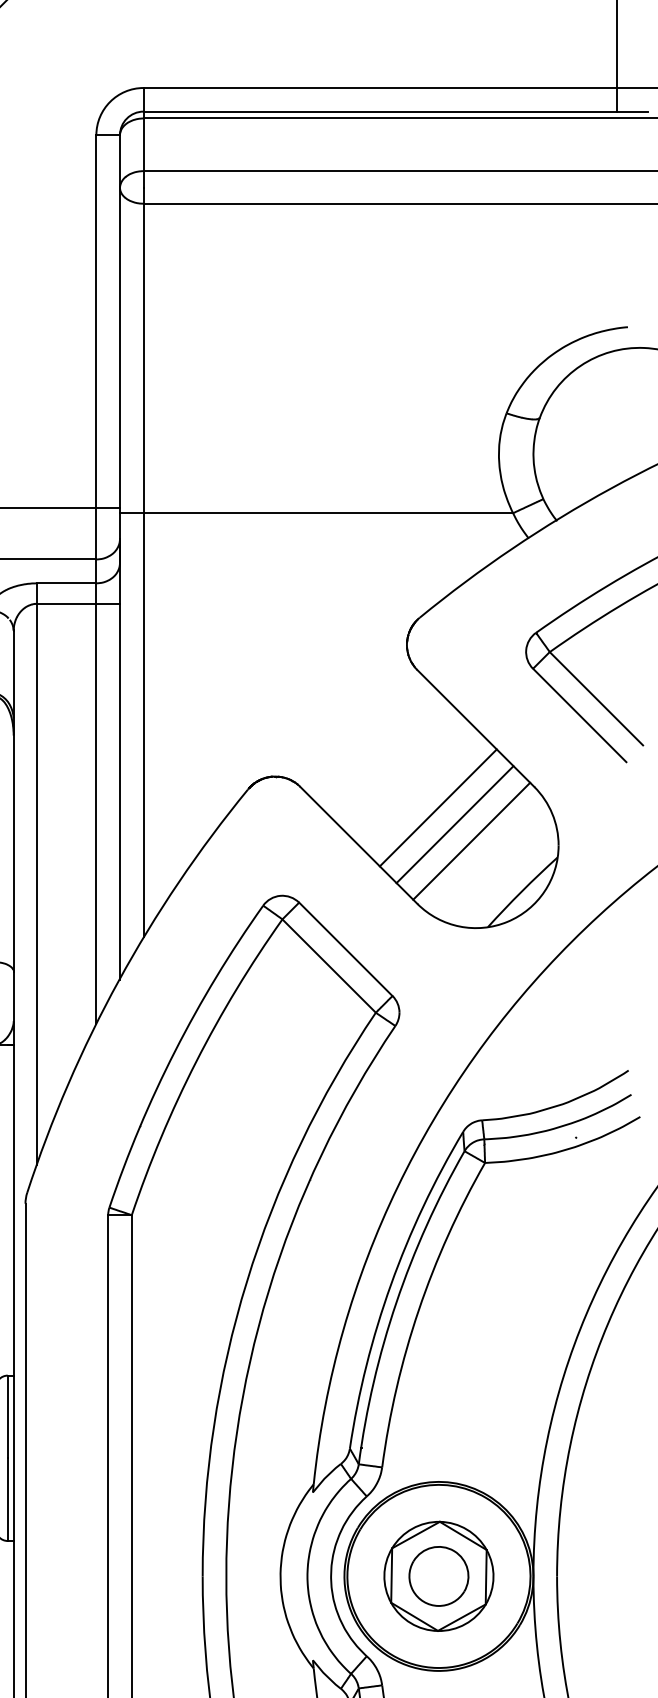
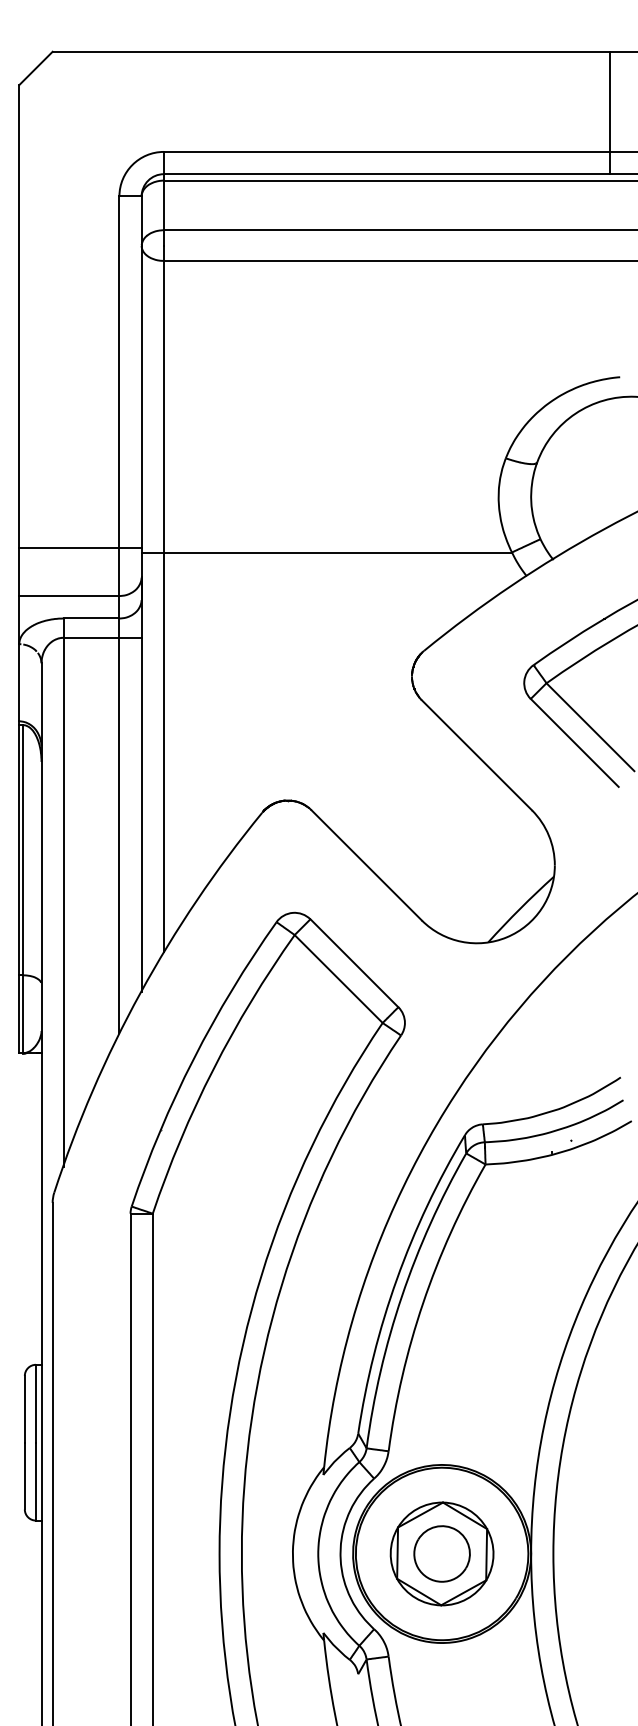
line: (438, 807) -> (441, 829), removed
line: (455, 824) -> (457, 845), removed
line: (471, 841) -> (472, 861), removed

